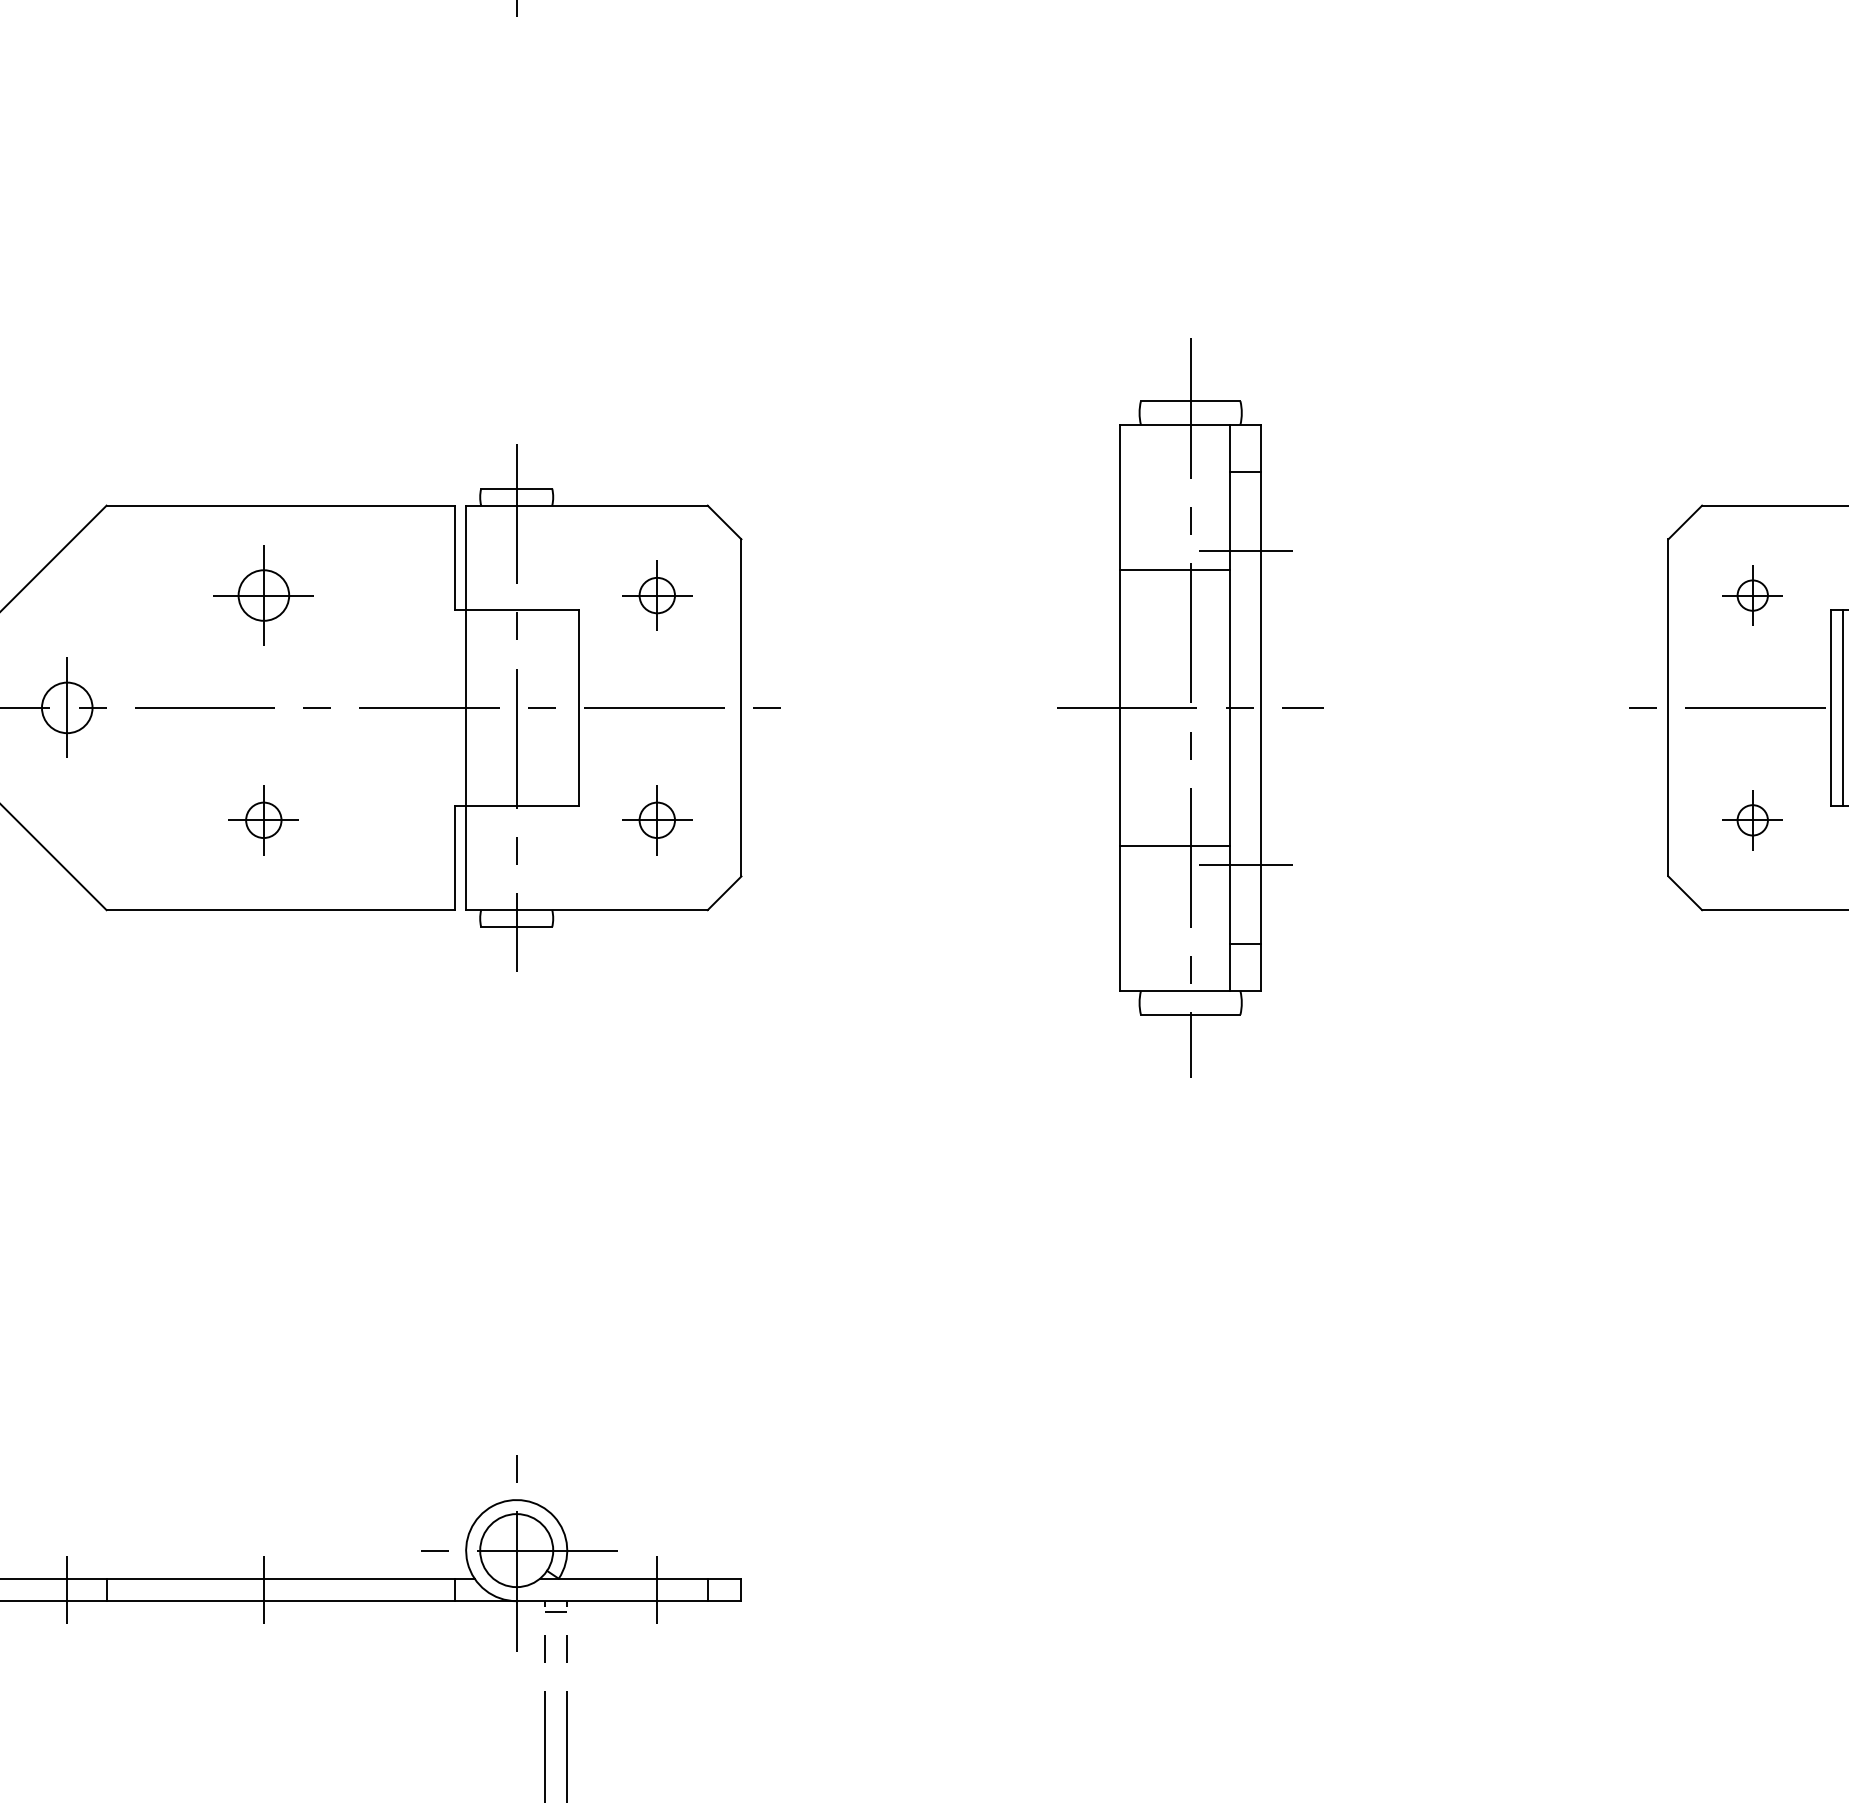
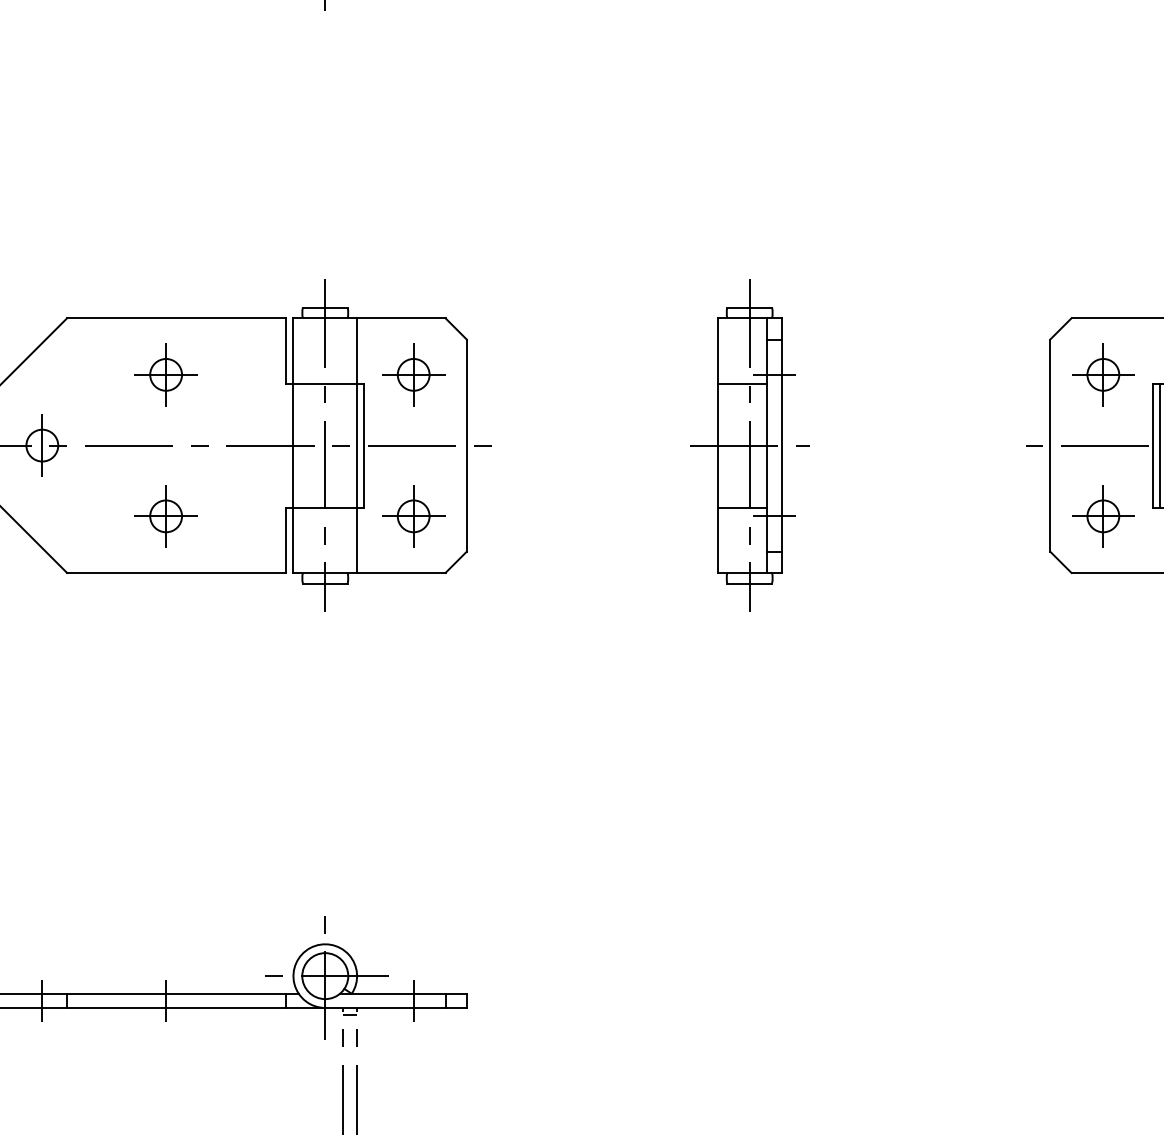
part: (656, 594) -> (413, 374), size x1.43
part: (1752, 594) -> (1103, 374), size x1.67
line: (567, 707) -> (357, 445), added
part: (1190, 707) -> (749, 445), size x0.71
part: (262, 820) -> (165, 516), size x1.43
part: (656, 820) -> (413, 516), size x1.43
part: (1752, 820) -> (1103, 516), size x1.67

